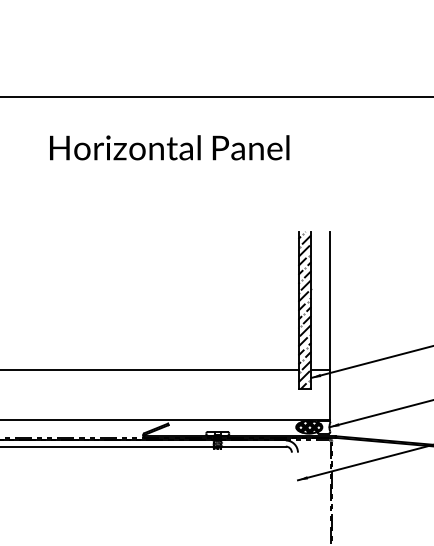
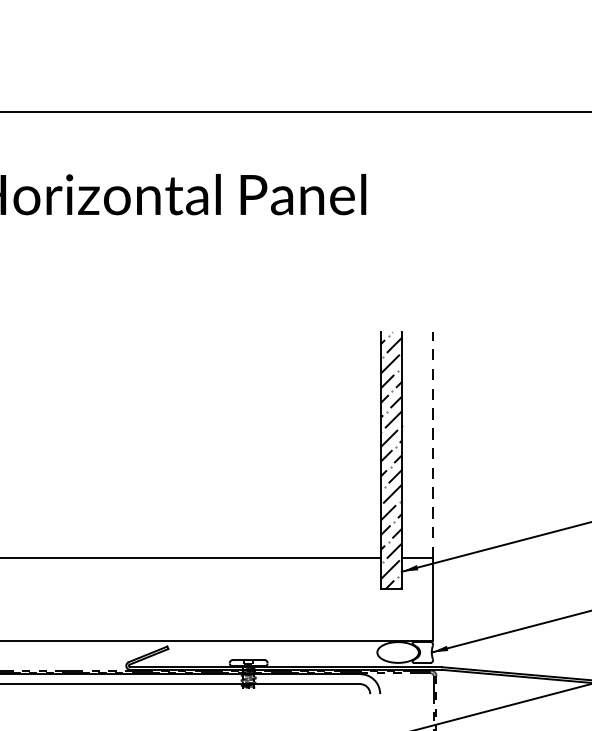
line: (330, 300) -> (433, 444), solid -> dashed
hatch: (308, 426) -> (397, 651), removed

